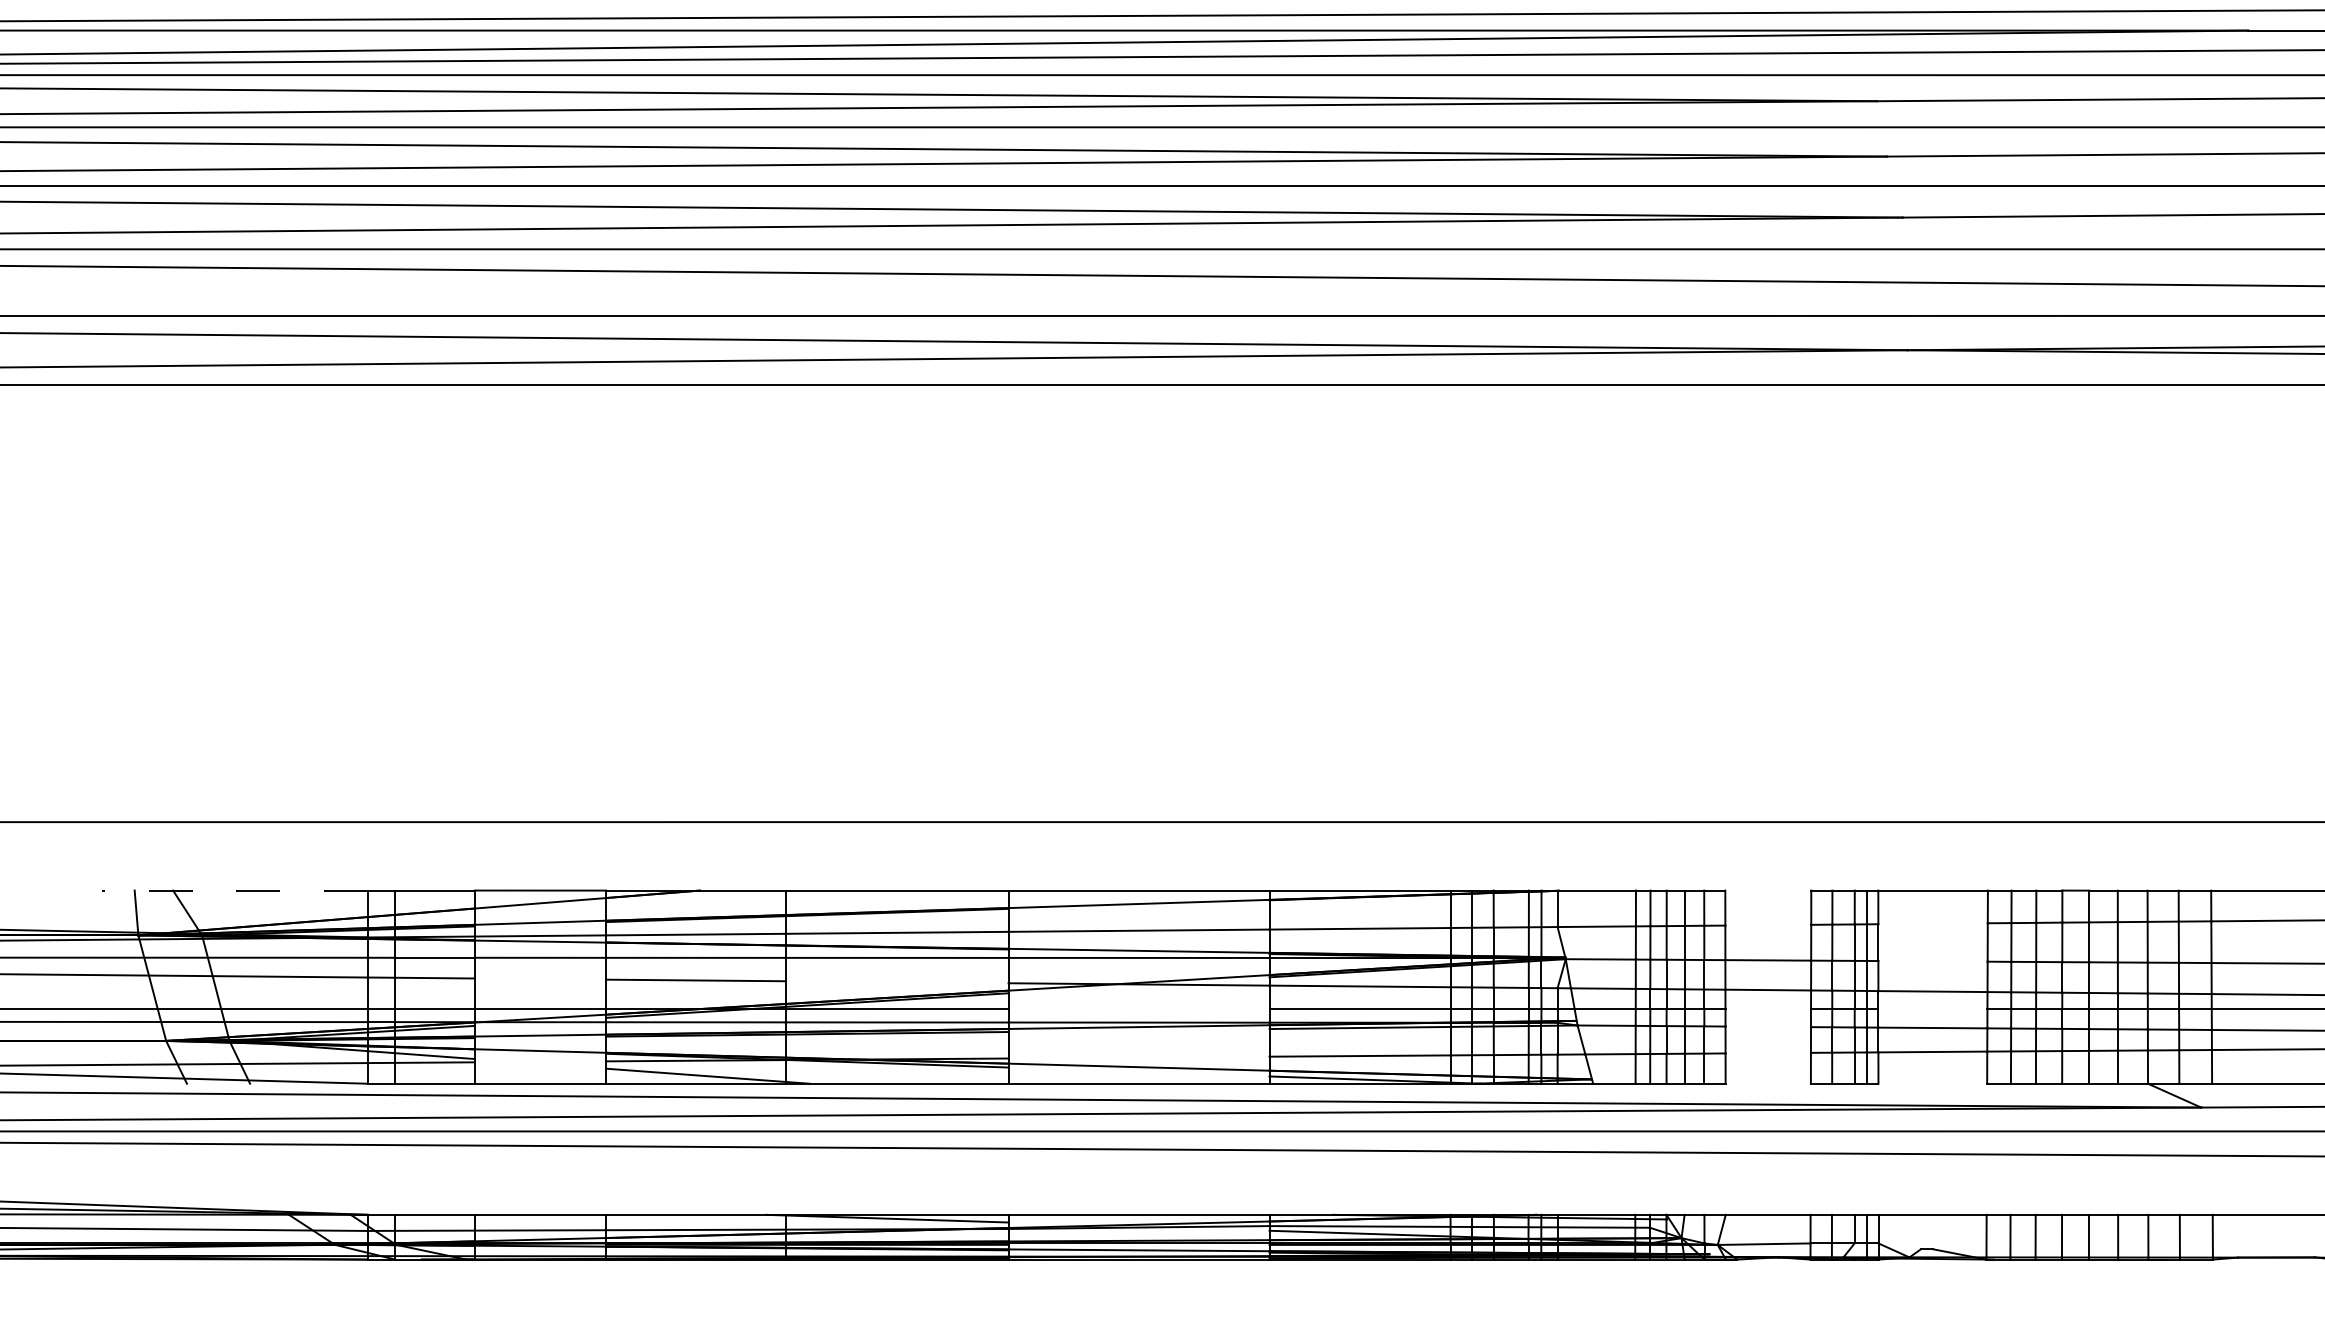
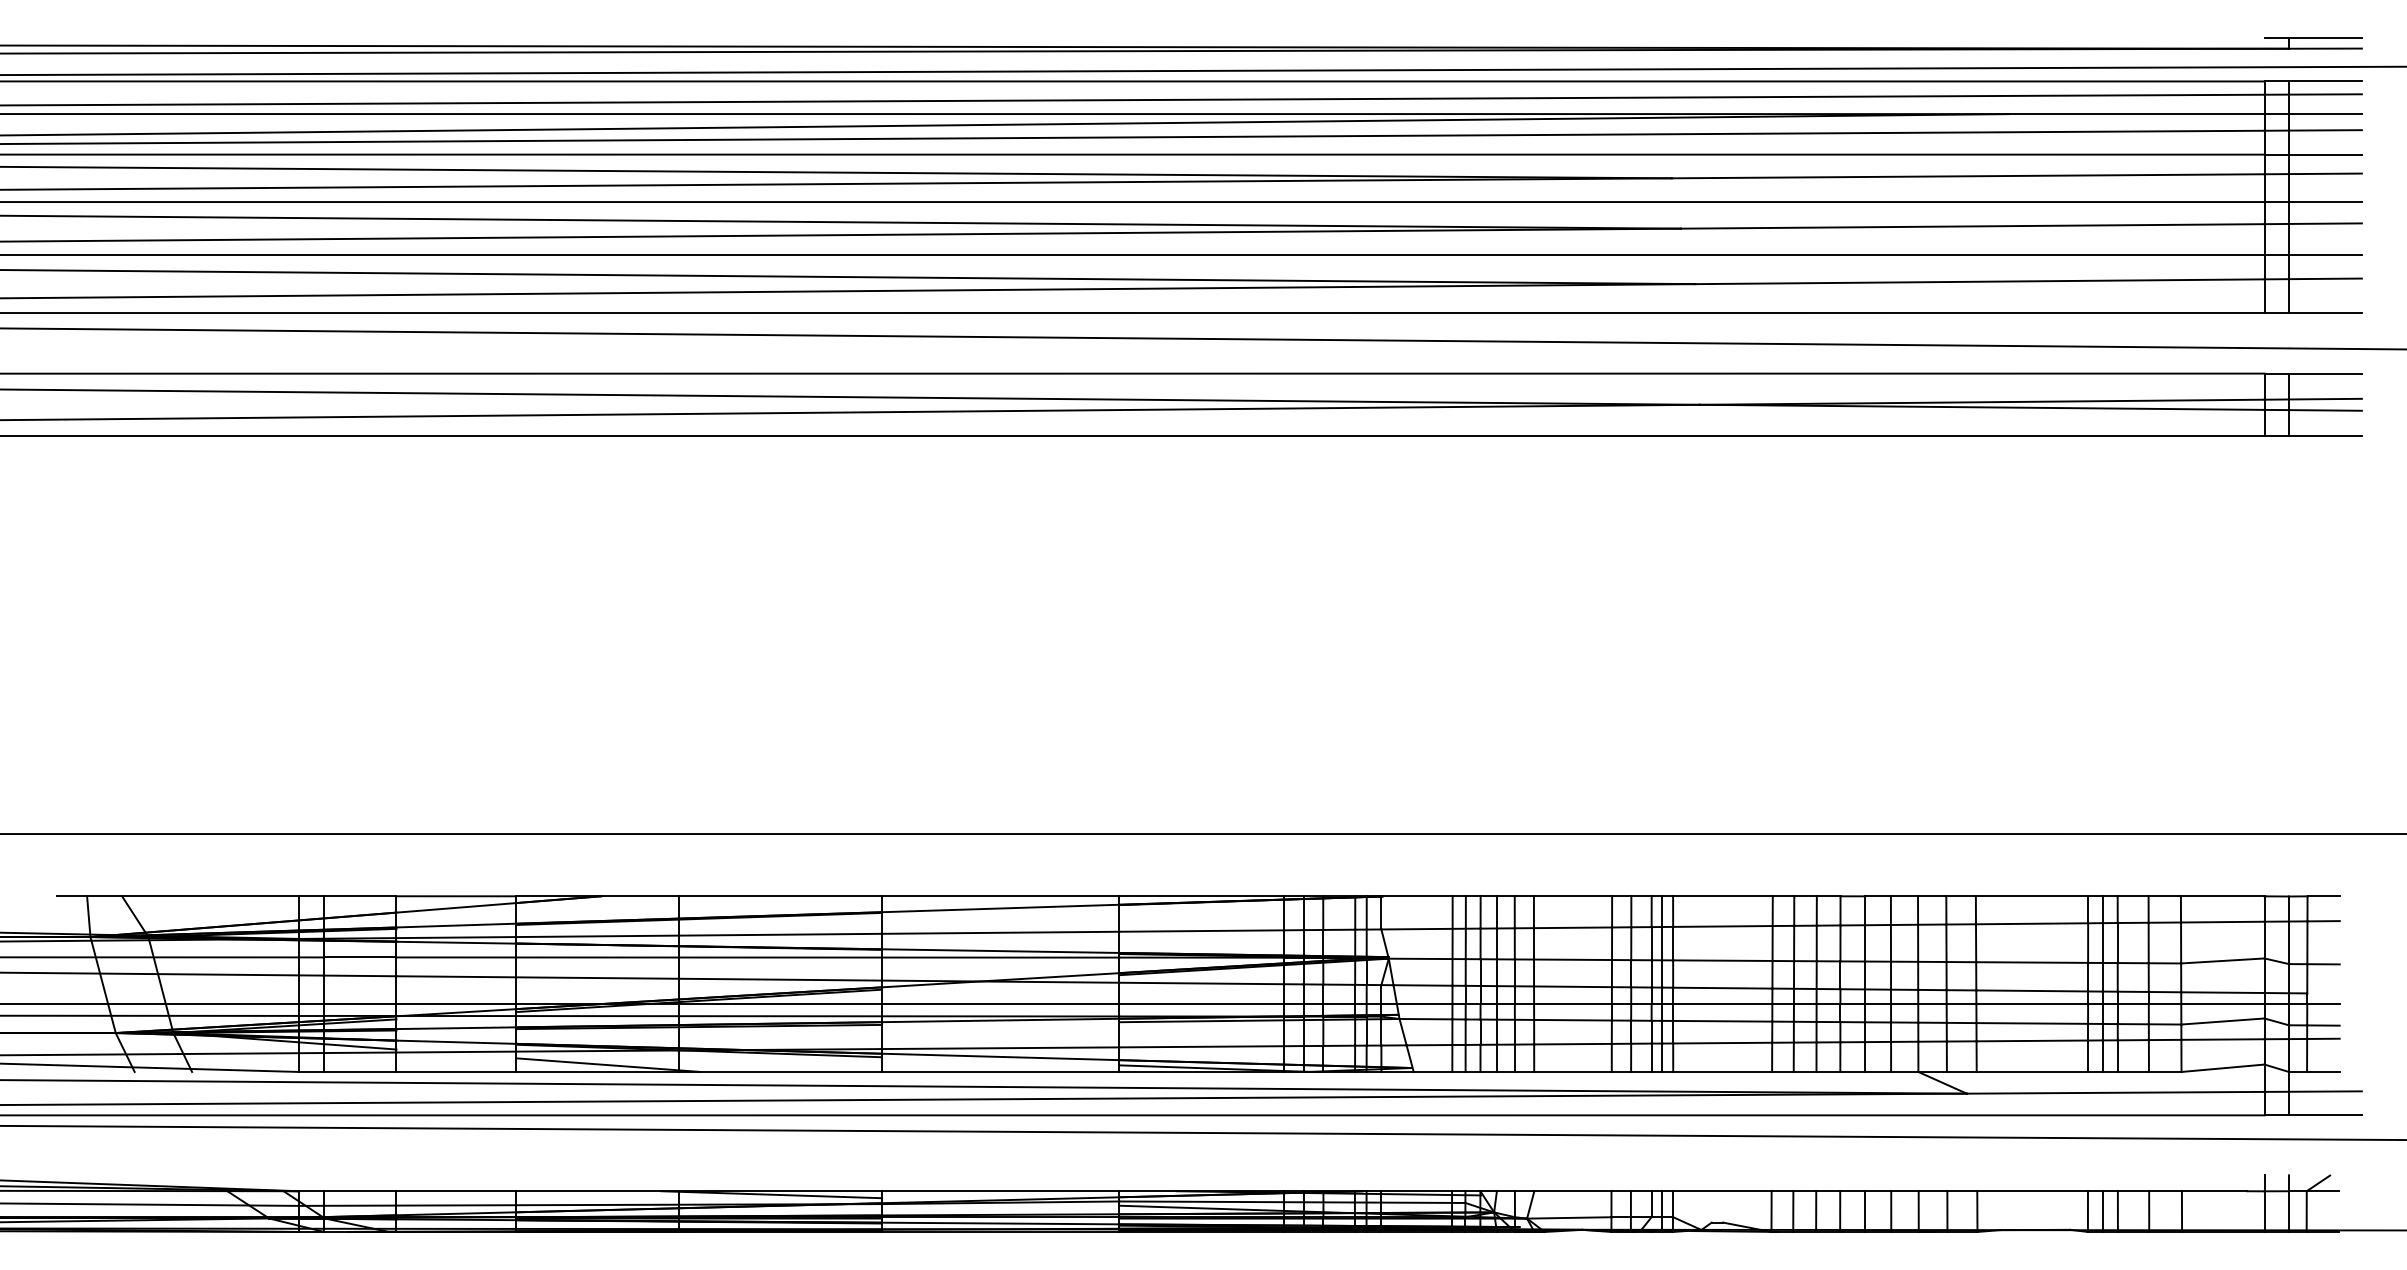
line: (235, 890) -> (178, 896), dashed -> solid
line: (1767, 890) -> (1572, 896), added
line: (1932, 923) -> (1722, 926), added
line: (1767, 924) -> (1572, 927), added
line: (1932, 961) -> (1722, 960), added
line: (539, 978) -> (455, 976), added
line: (896, 982) -> (780, 979), added
line: (1138, 1008) -> (1000, 1003), added
line: (1767, 1008) -> (1572, 1003), added
line: (1932, 1008) -> (1722, 1003), added
line: (1767, 1026) -> (1572, 1019), added
line: (1767, 1052) -> (1572, 1043), added
line: (1138, 1057) -> (1000, 1048), added
line: (539, 1061) -> (455, 1051), added
line: (1767, 1083) -> (1572, 1071), added
line: (1932, 1083) -> (1722, 1071), added

